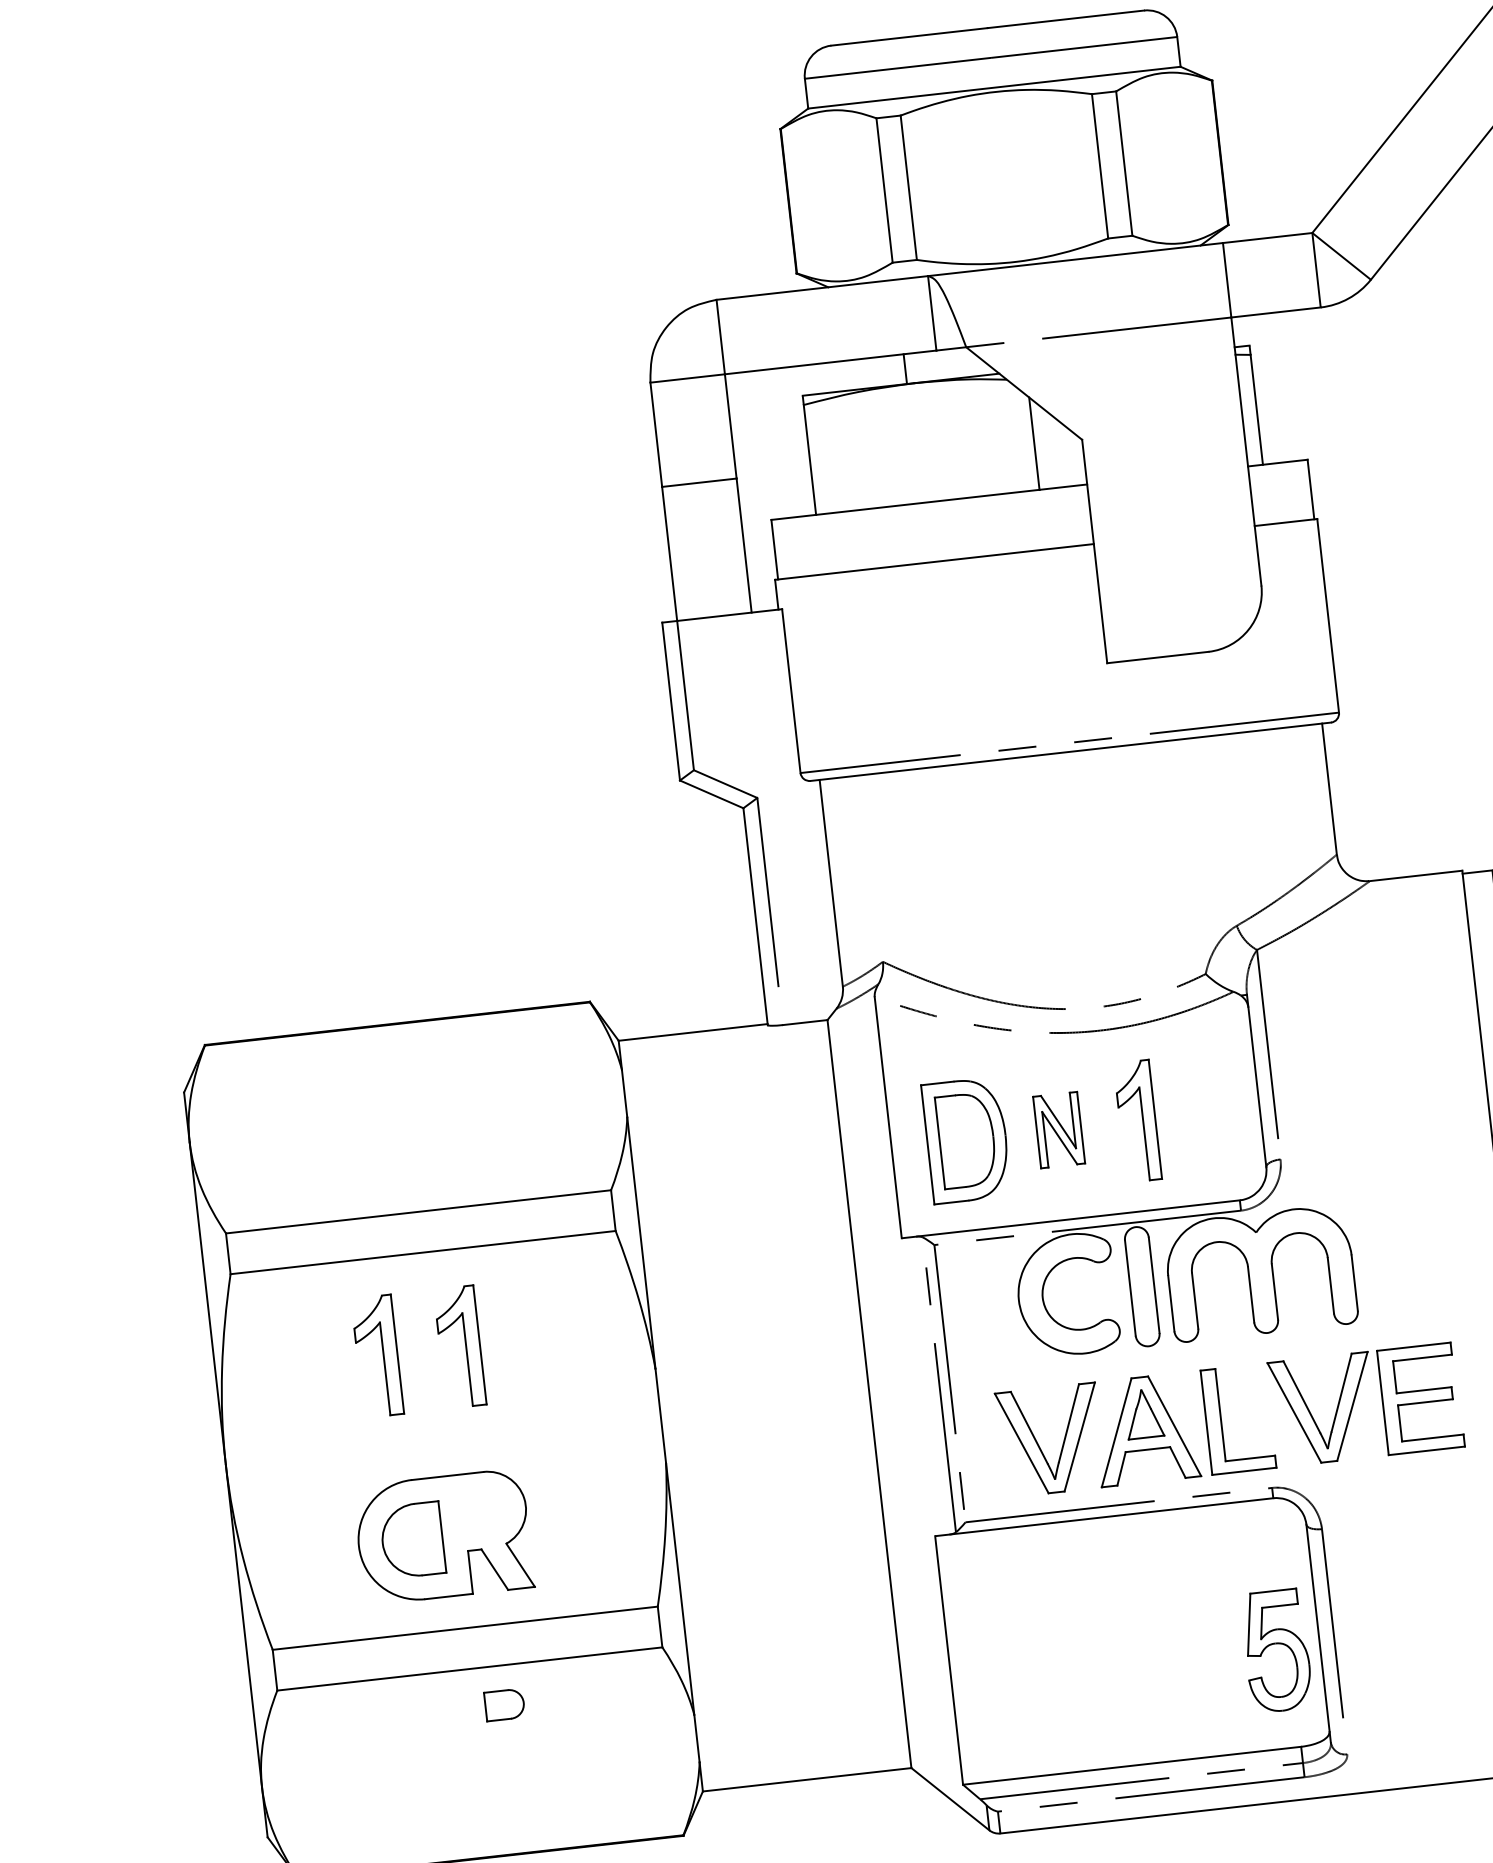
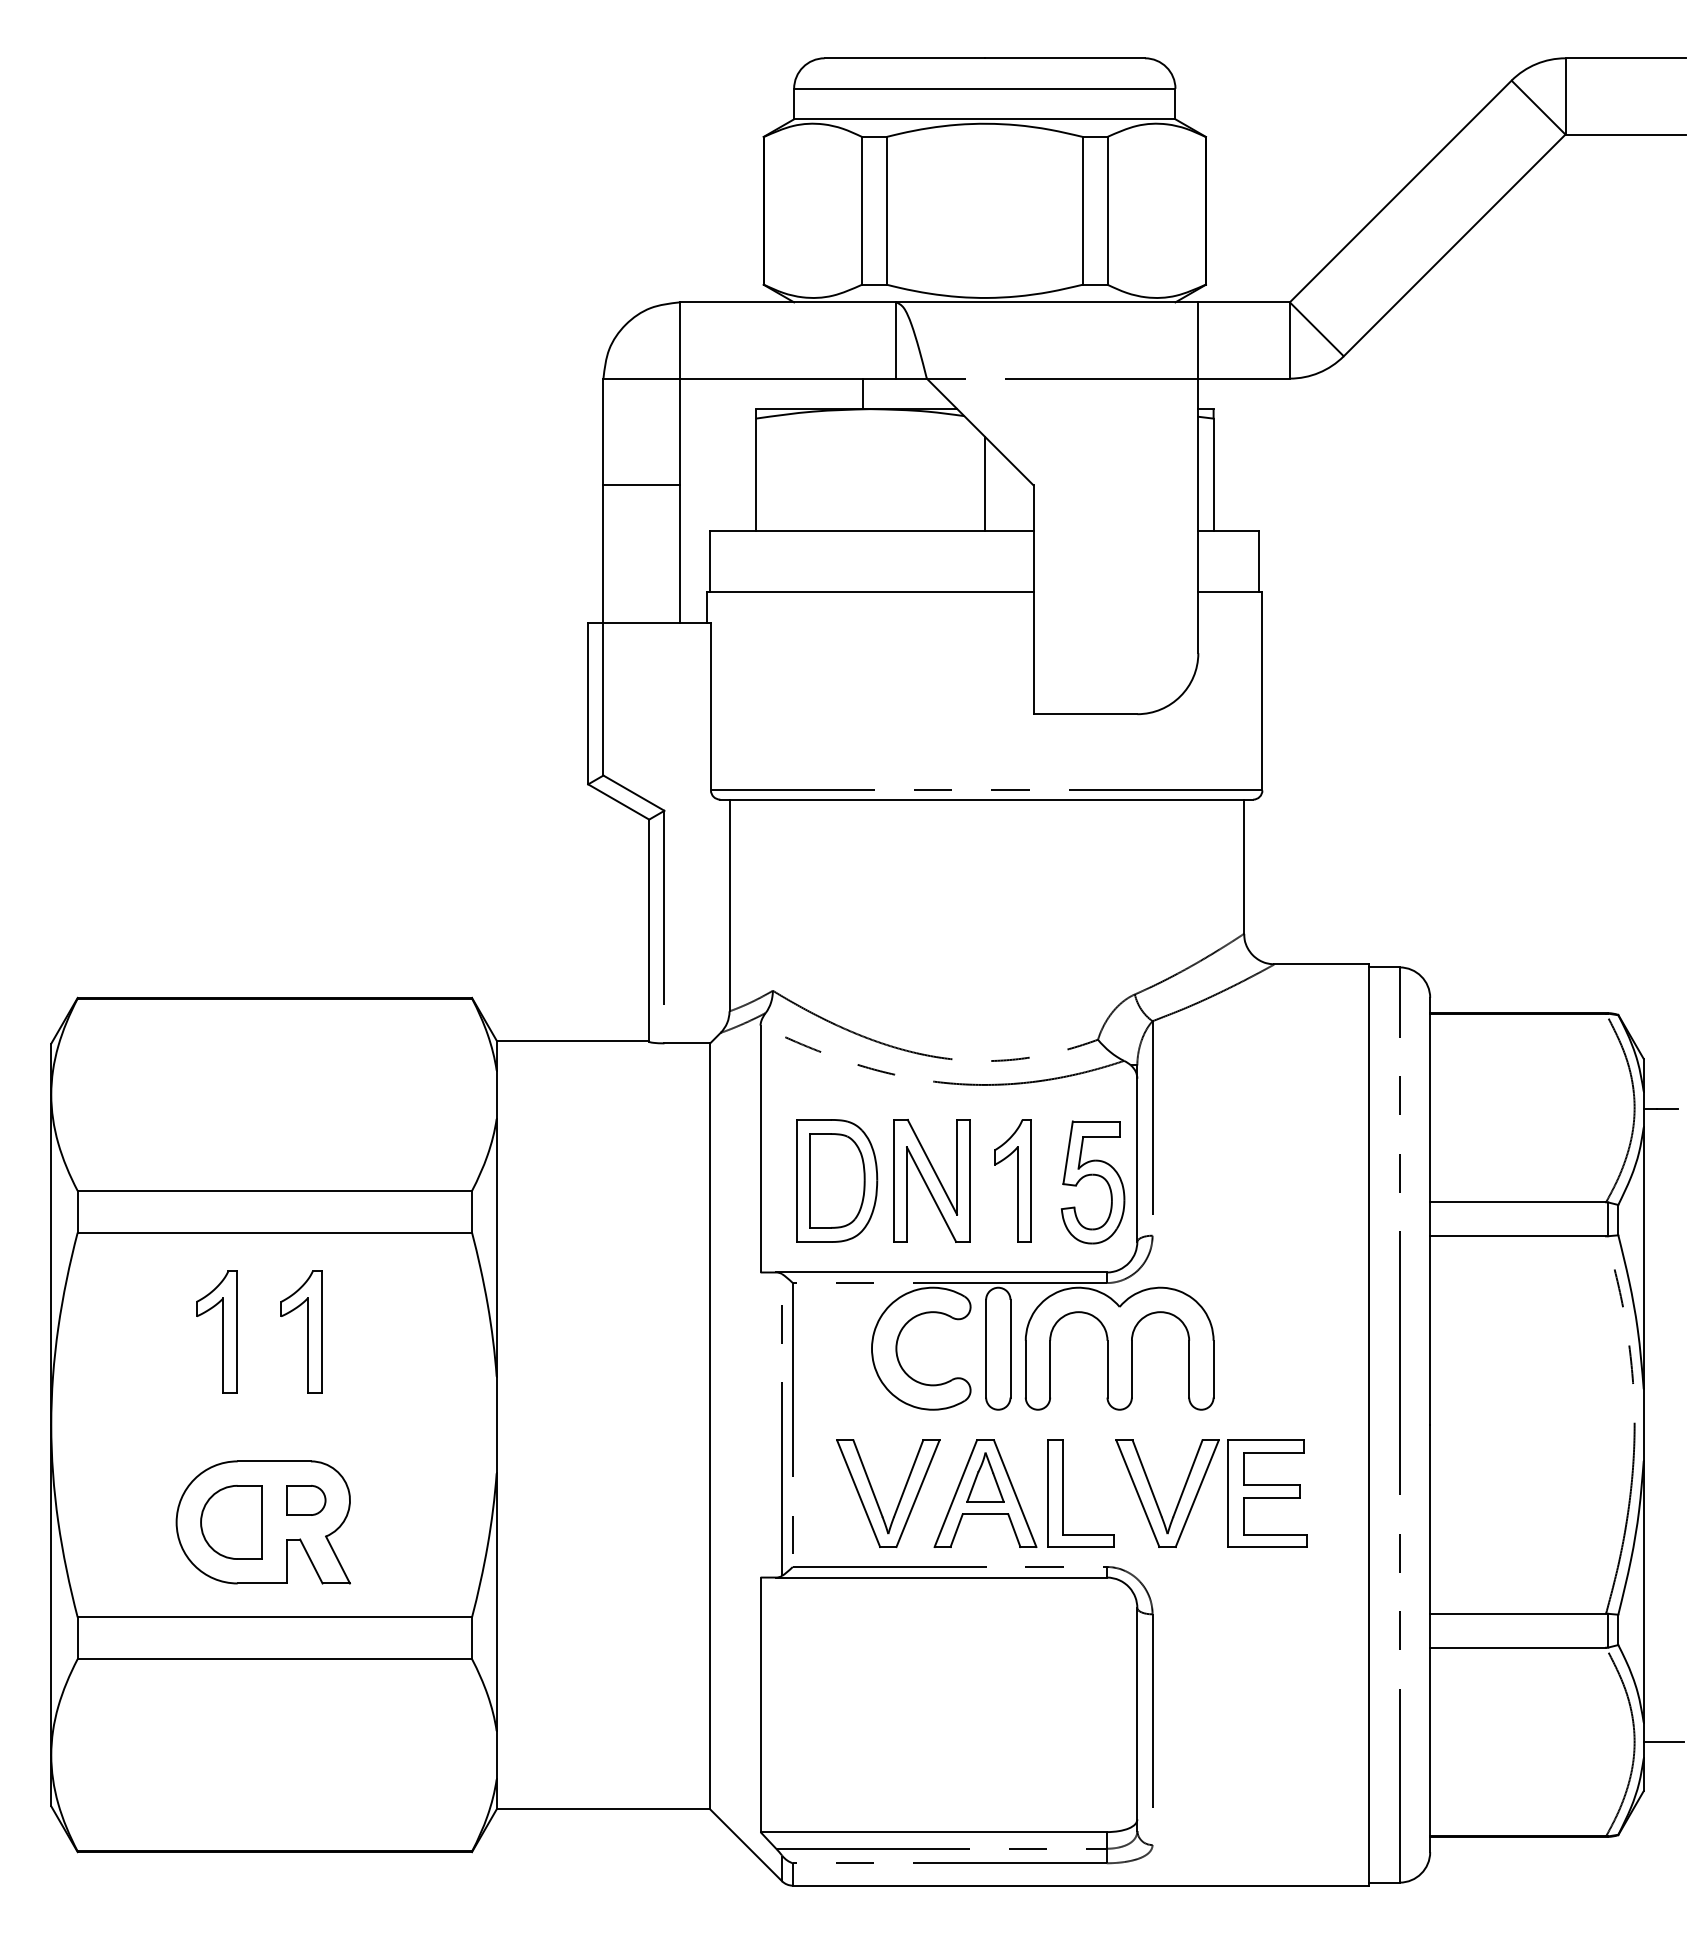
part: (1058, 1129) -> (931, 1180), size x1.67
part: (1276, 1644) -> (1093, 1175), moved
part: (505, 1704) -> (306, 1500), moved

